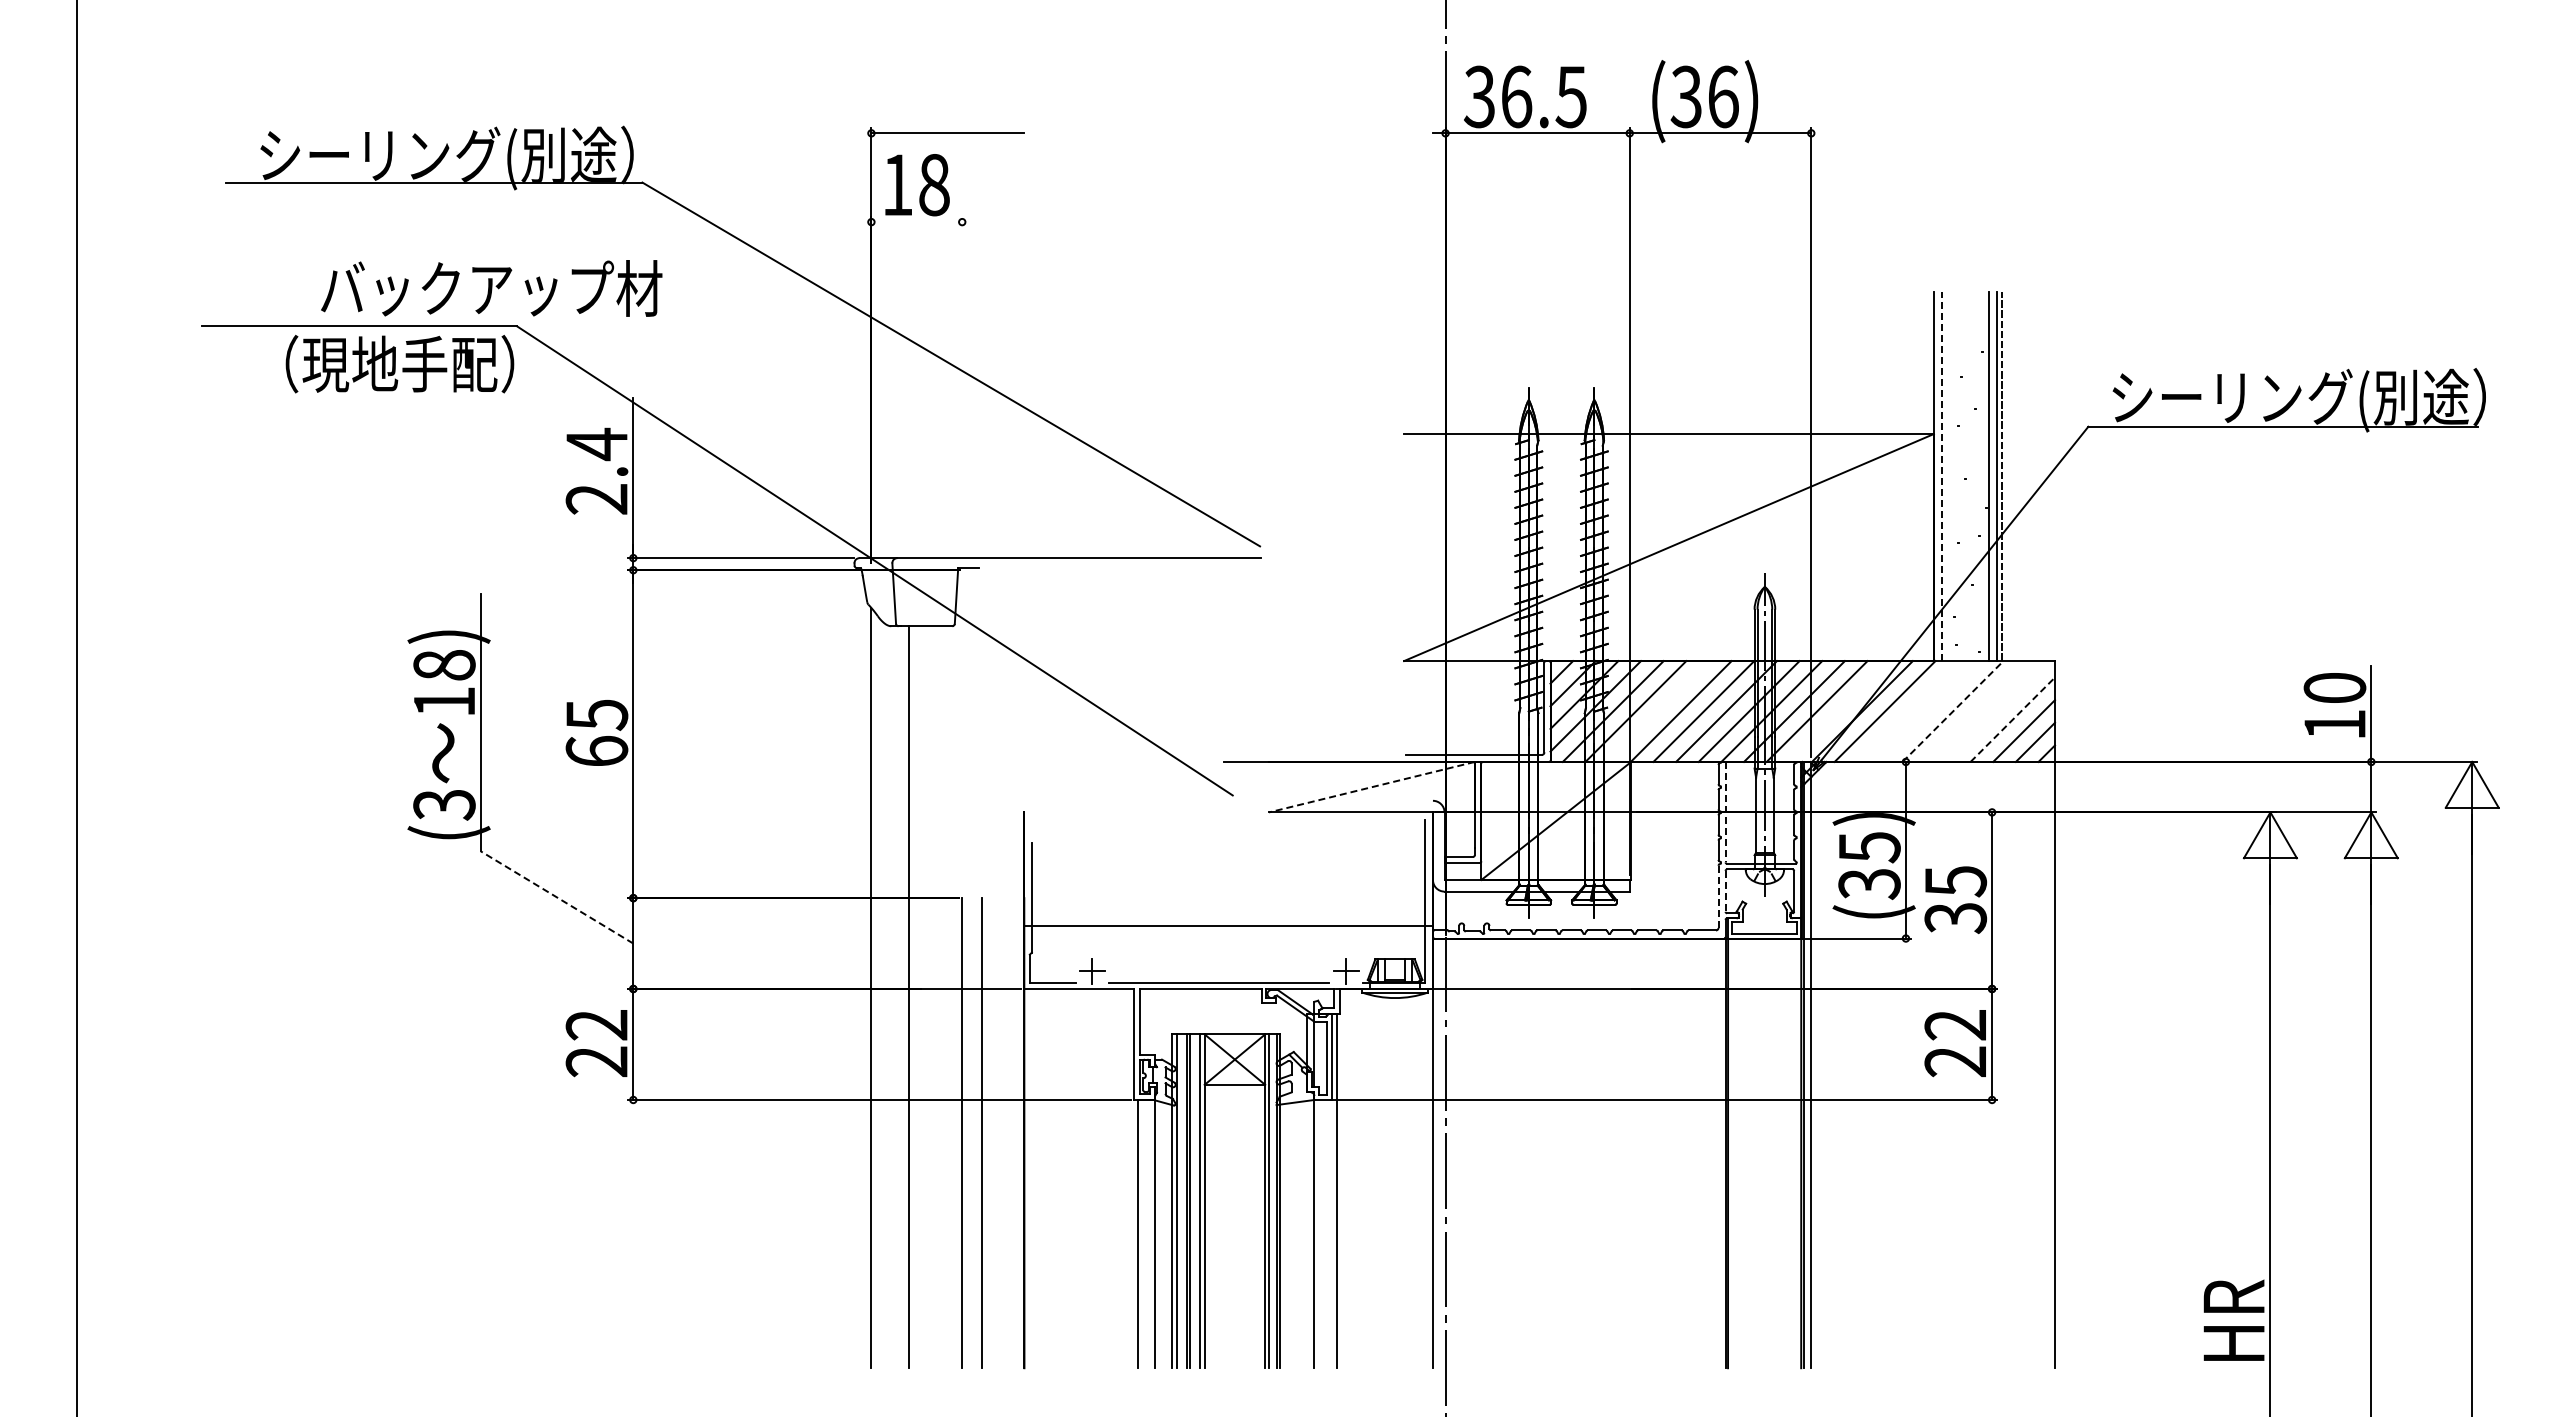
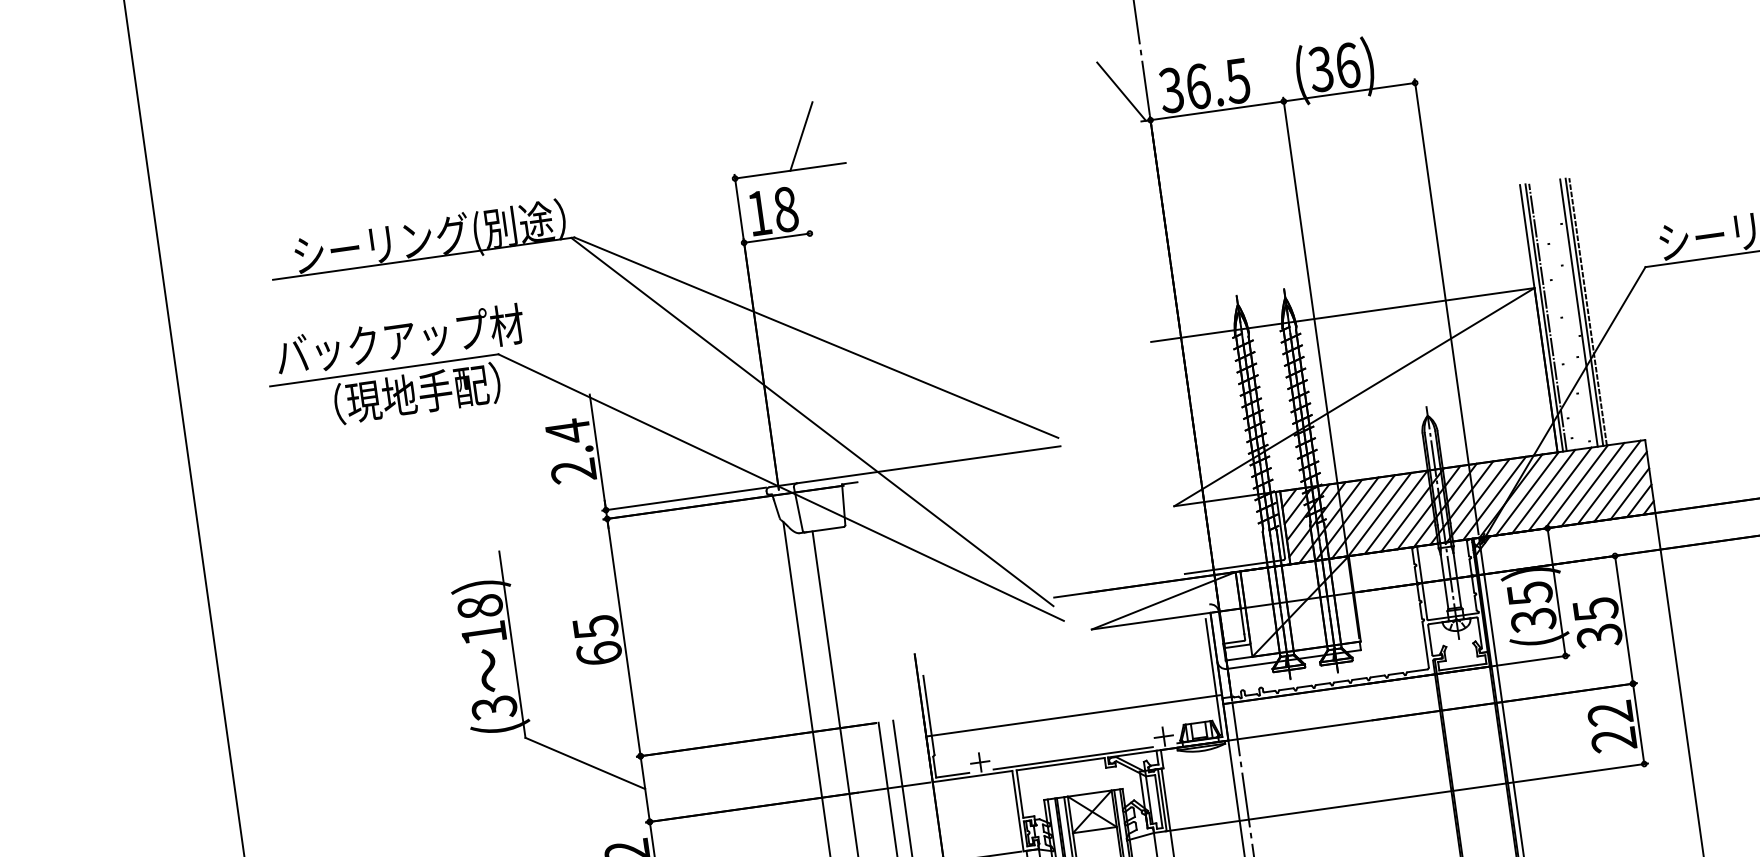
line: (968, 88) -> (800, 136), added
line: (1411, 89) -> (1121, 91), added
line: (916, 222) -> (776, 238), added
text: (491, 288) -> (399, 340), moved
line: (1941, 476) -> (1544, 318), dashed -> solid
line: (1946, 476) -> (1547, 317), added
line: (929, 477) -> (812, 421), added
line: (1658, 711) -> (1363, 516), added
line: (1839, 711) -> (1494, 498), added
line: (1907, 711) -> (1543, 491), added
line: (1929, 711) -> (1559, 489), added
line: (1953, 711) -> (1576, 486), dashed -> solid
line: (1975, 711) -> (1592, 484), added
line: (1997, 711) -> (1608, 482), added
line: (2012, 719) -> (1620, 486), dashed -> solid
line: (1371, 787) -> (1163, 601), dashed -> solid
line: (1725, 812) -> (1422, 583), dashed -> solid
line: (1725, 891) -> (1430, 640), dashed -> solid
line: (1718, 896) -> (1425, 644), dashed -> solid
line: (556, 897) -> (584, 763), dashed -> solid

